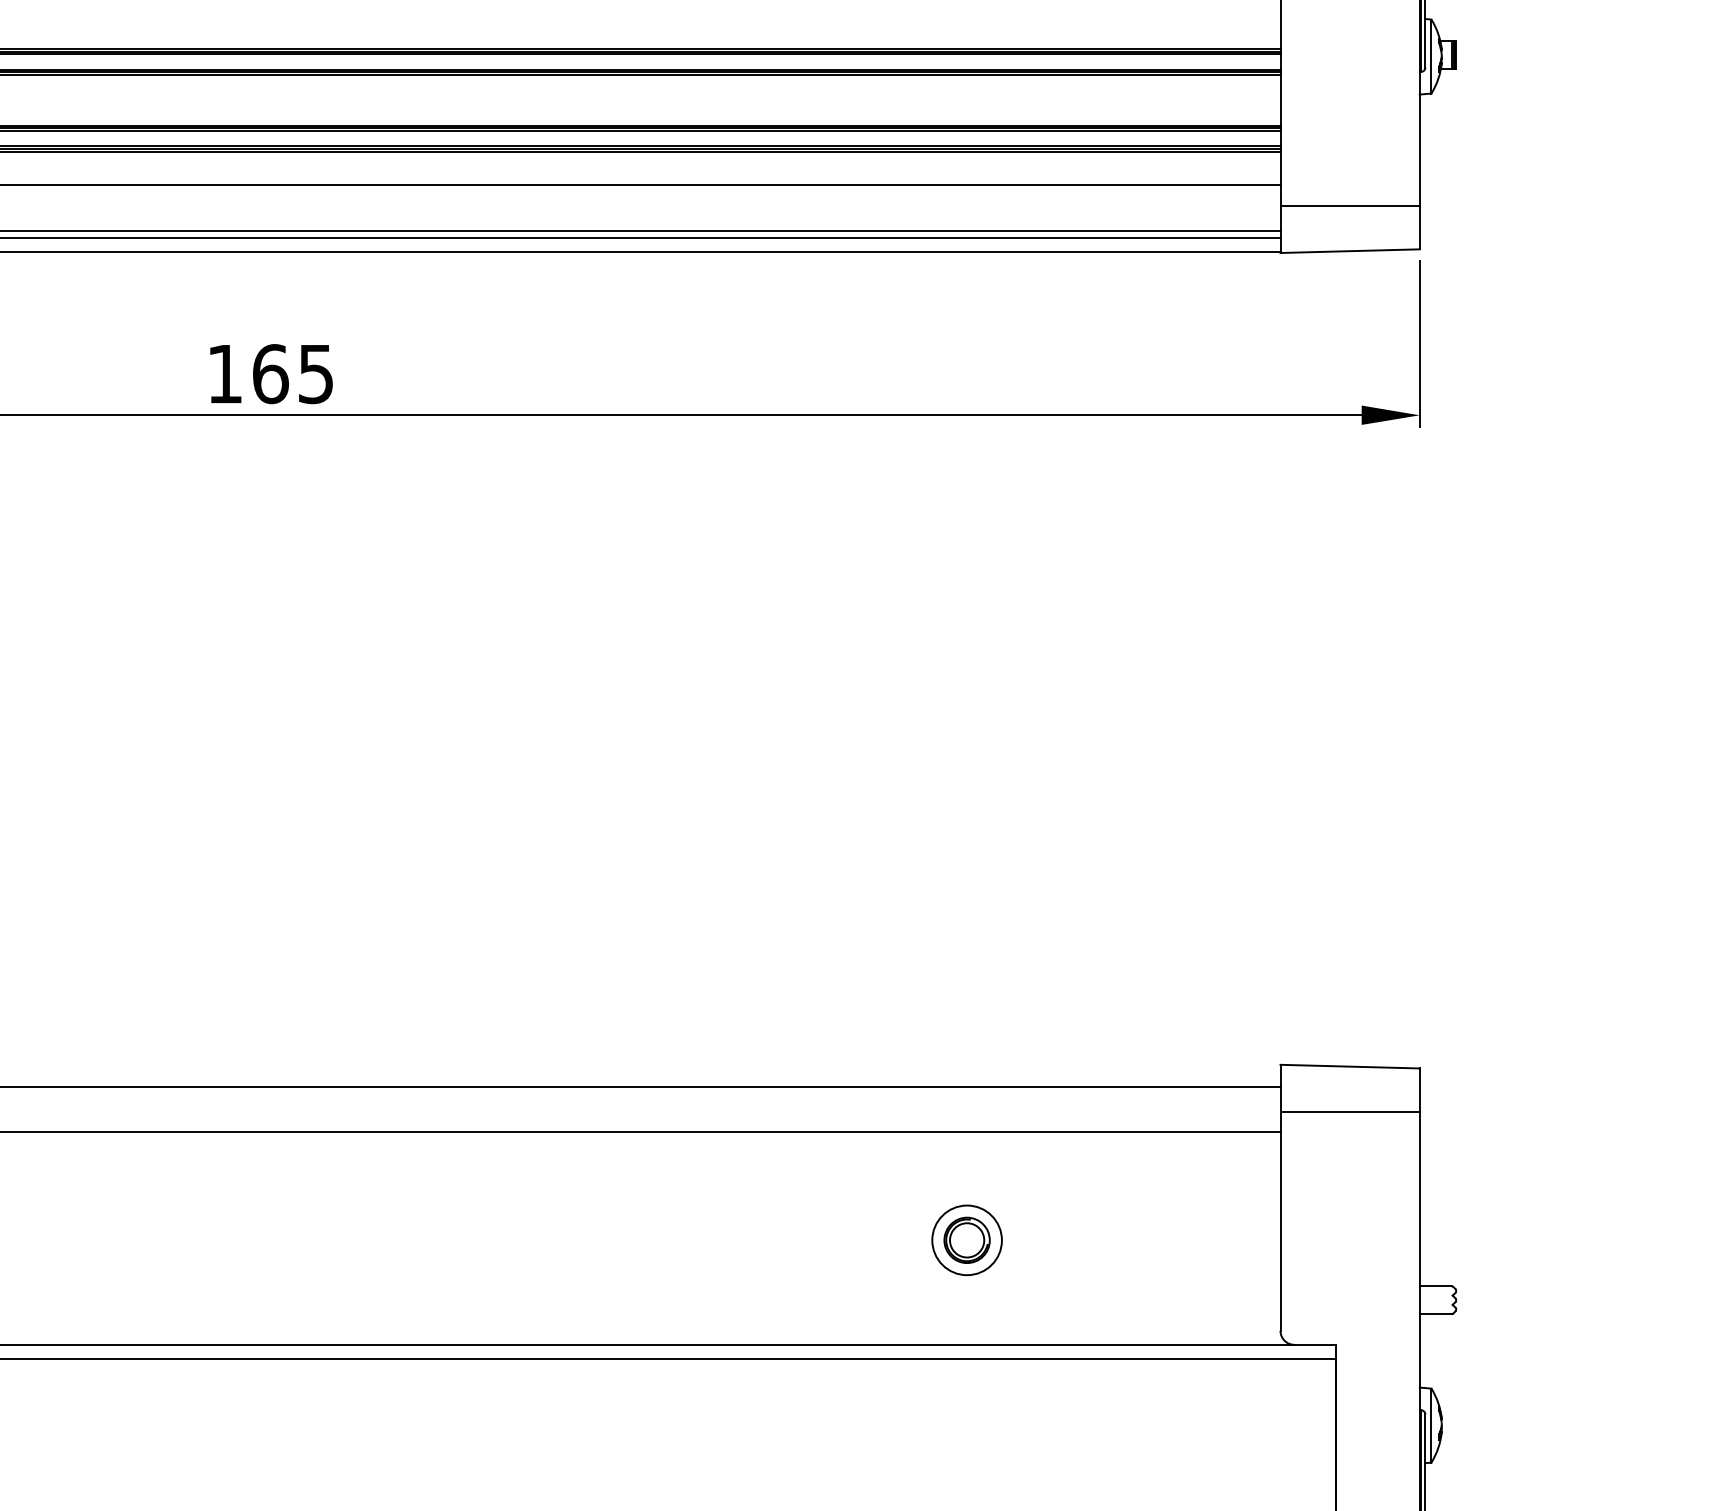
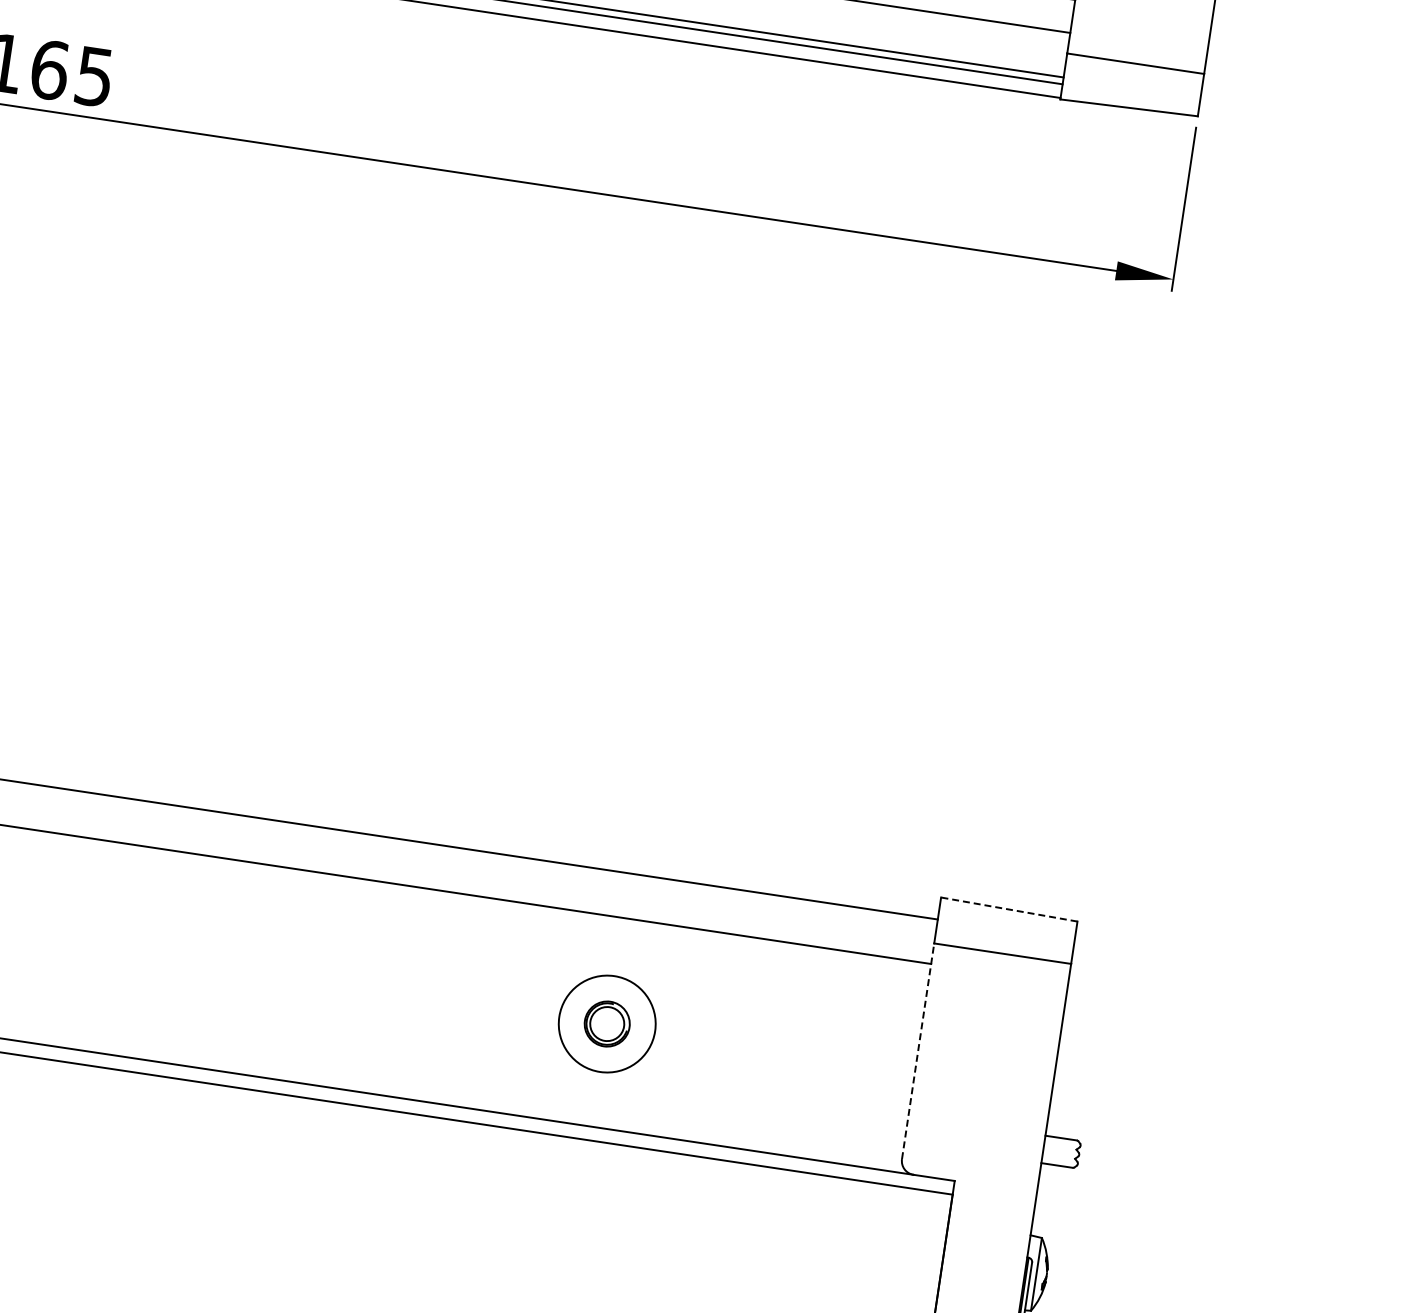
line: (1350, 1066) -> (1009, 909), solid -> dashed
line: (1280, 1221) -> (918, 1051), solid -> dashed
circle: (966, 1240) -> (606, 1024), size x1.4

